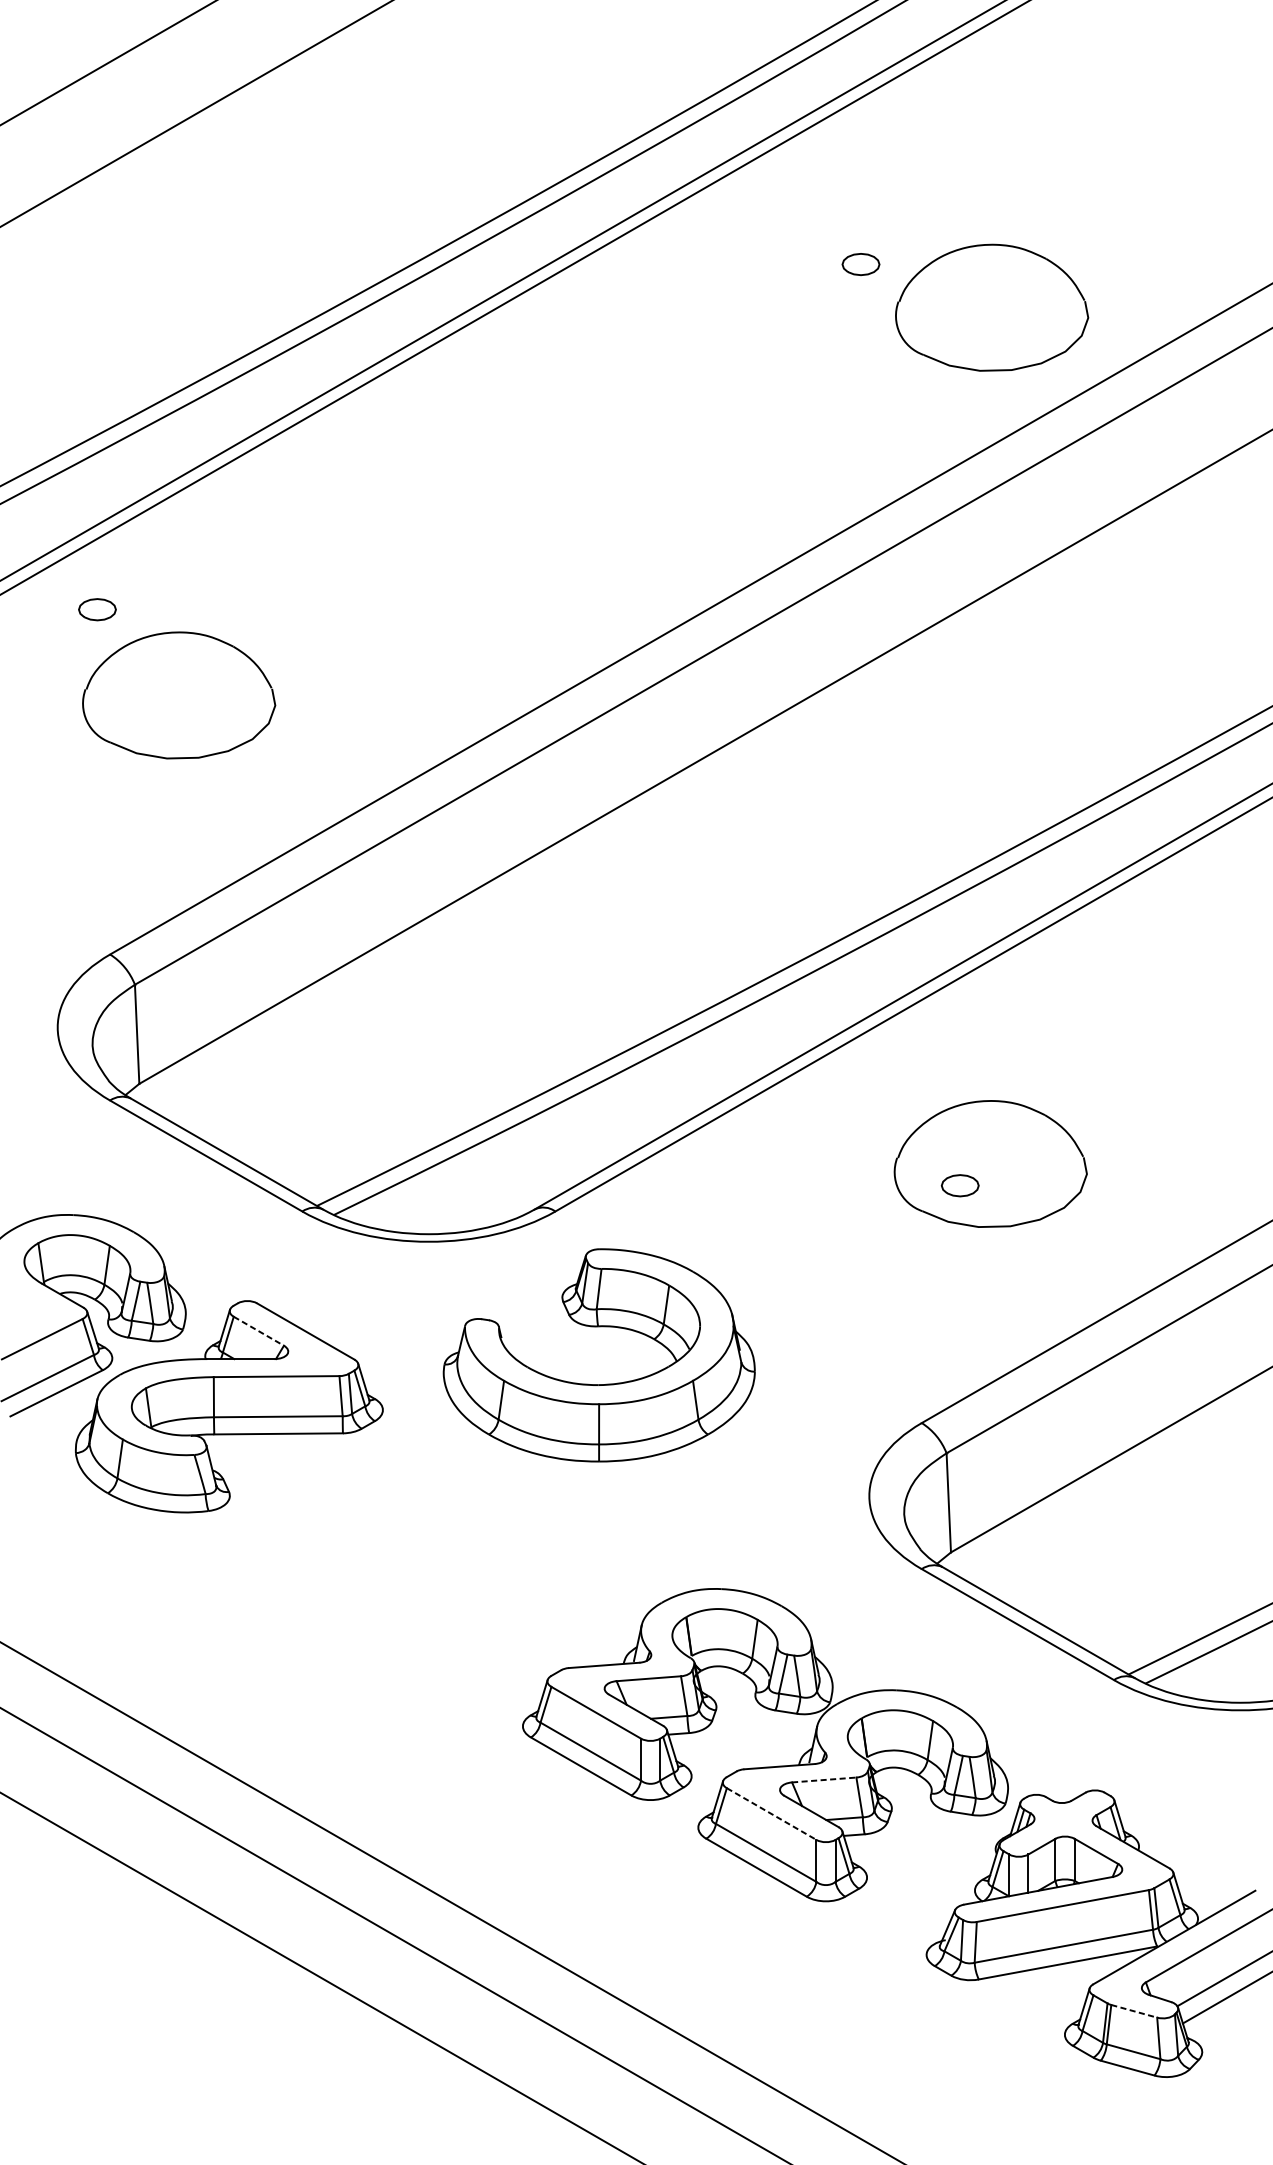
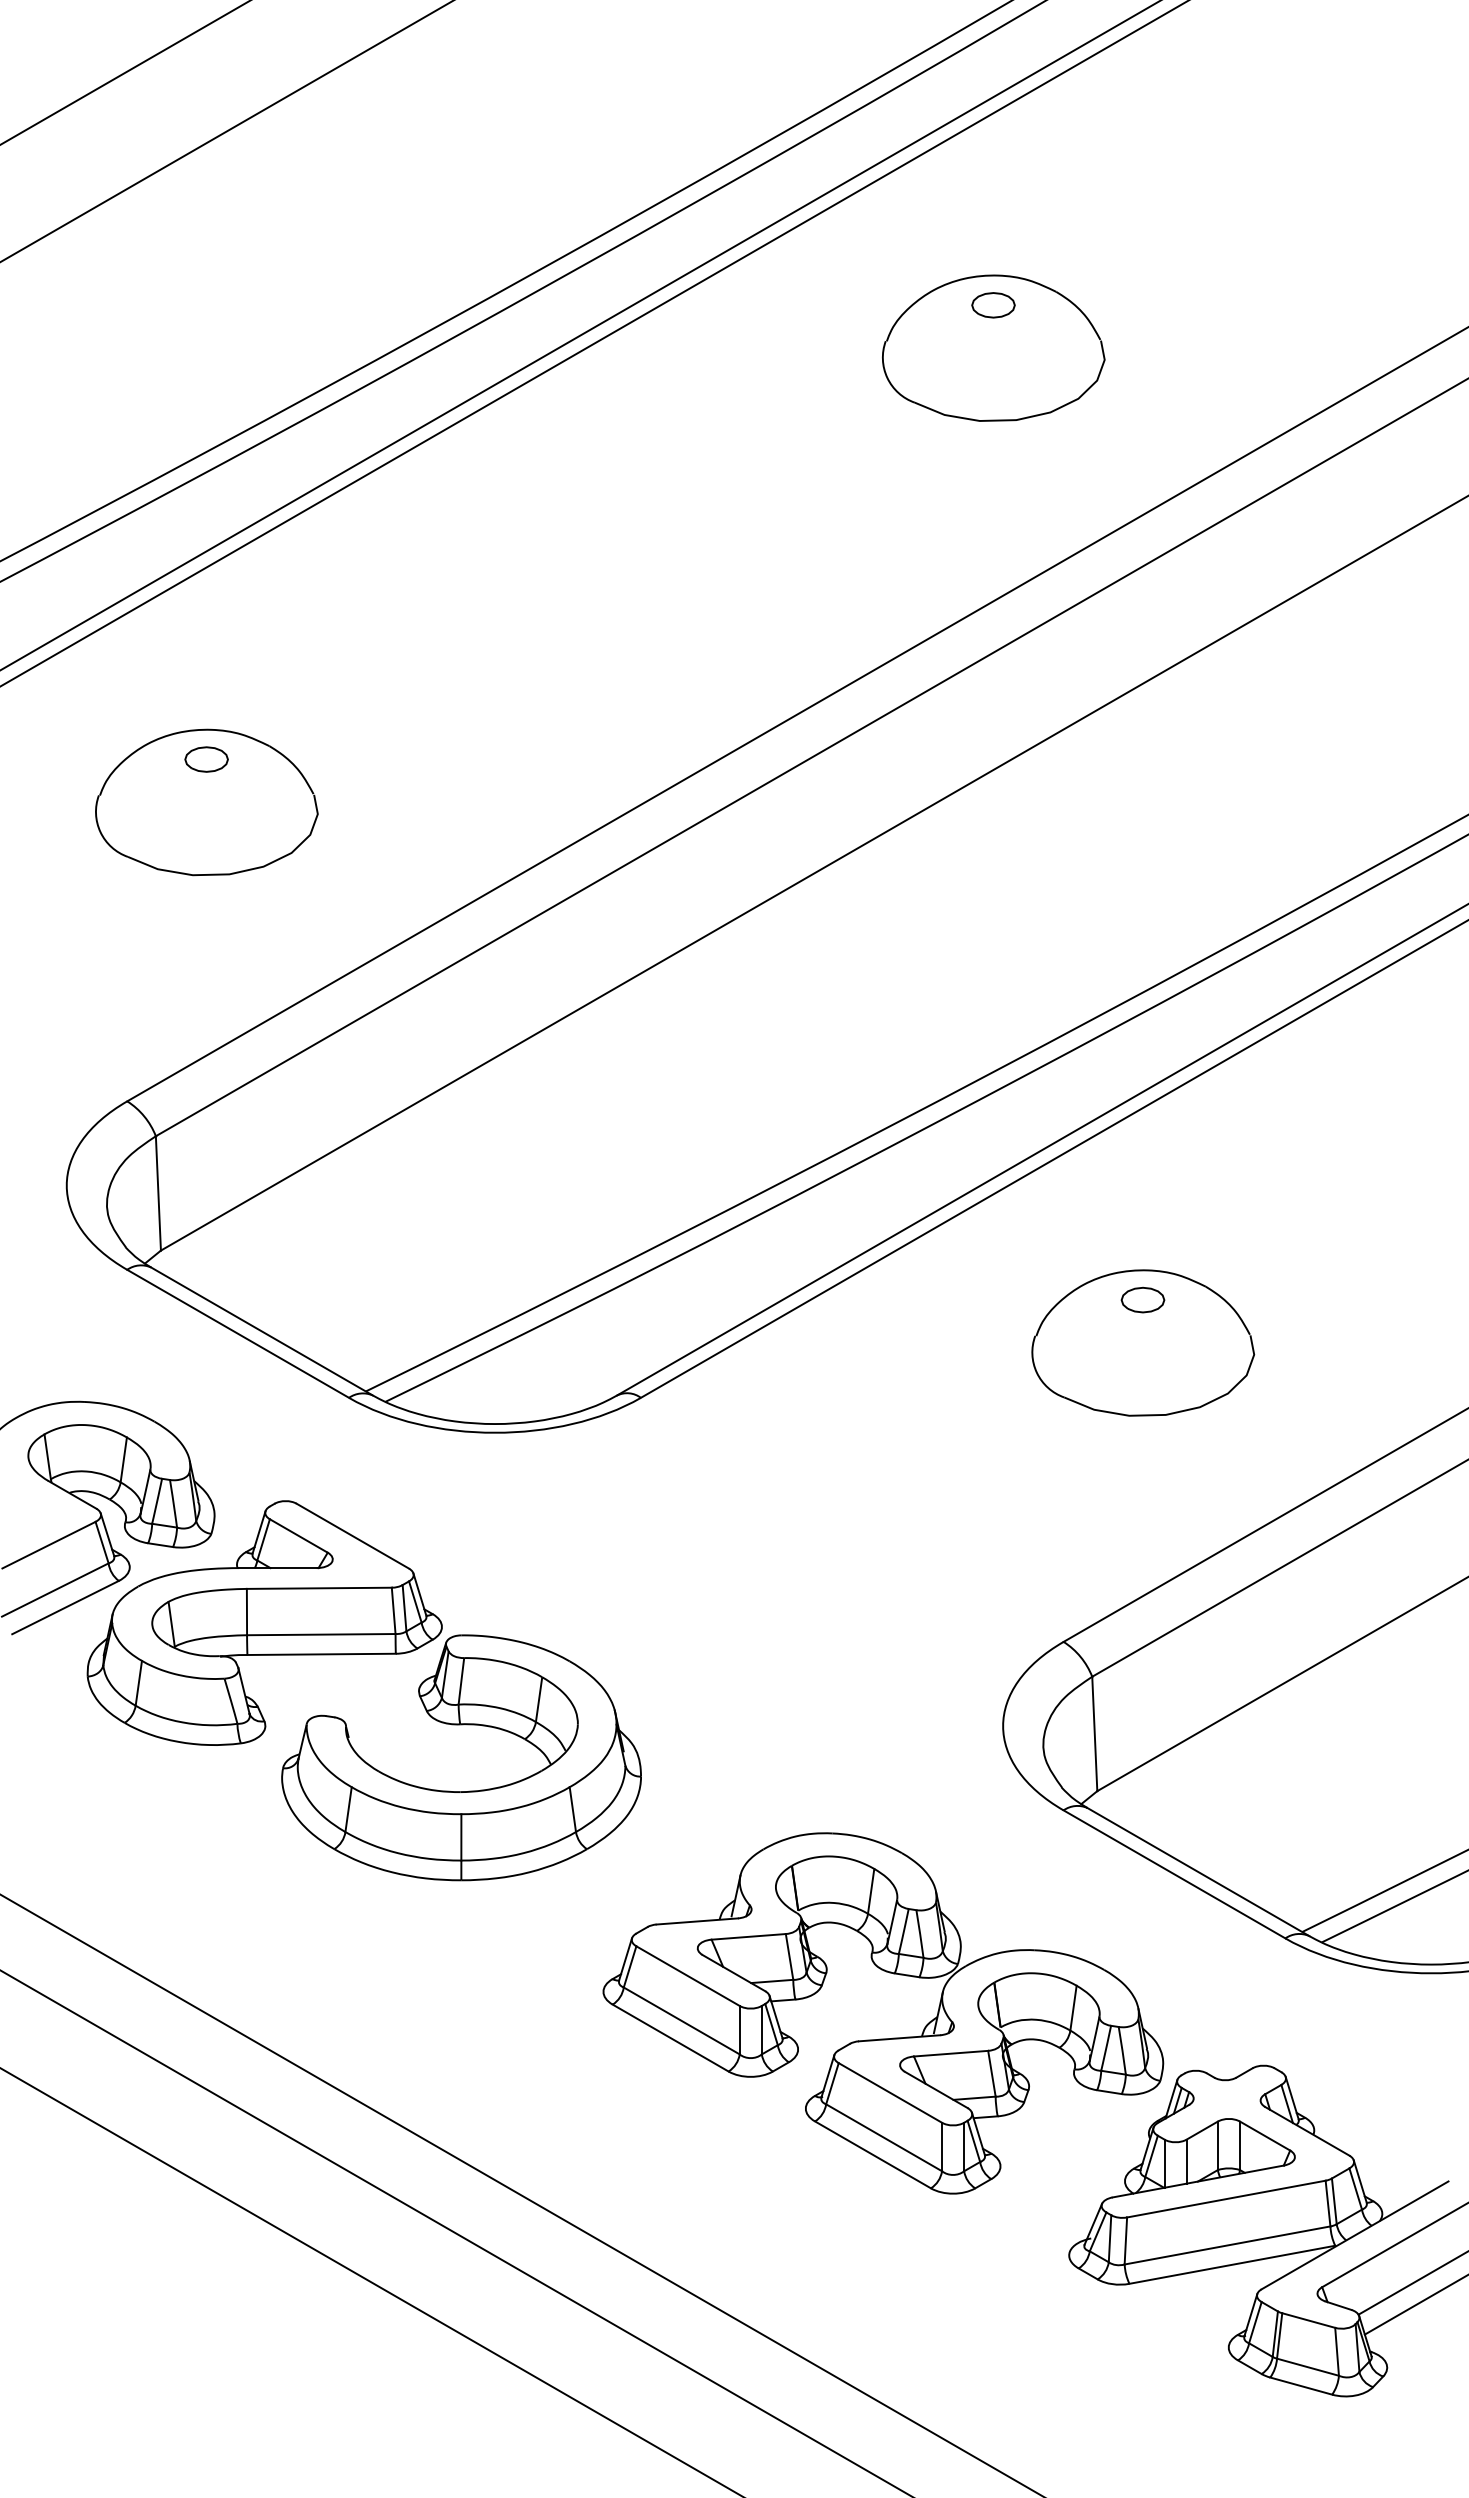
part: (991, 307) -> (993, 347), moved
part: (97, 609) -> (206, 759), moved
part: (959, 1185) -> (1142, 1299), moved
part: (599, 1327) -> (461, 1725), moved
line: (259, 1331) -> (299, 1536), dashed -> solid
line: (824, 1779) -> (951, 2053), dashed -> solid
line: (771, 1813) -> (890, 2092), dashed -> solid
line: (1134, 2011) -> (1309, 2320), dashed -> solid

